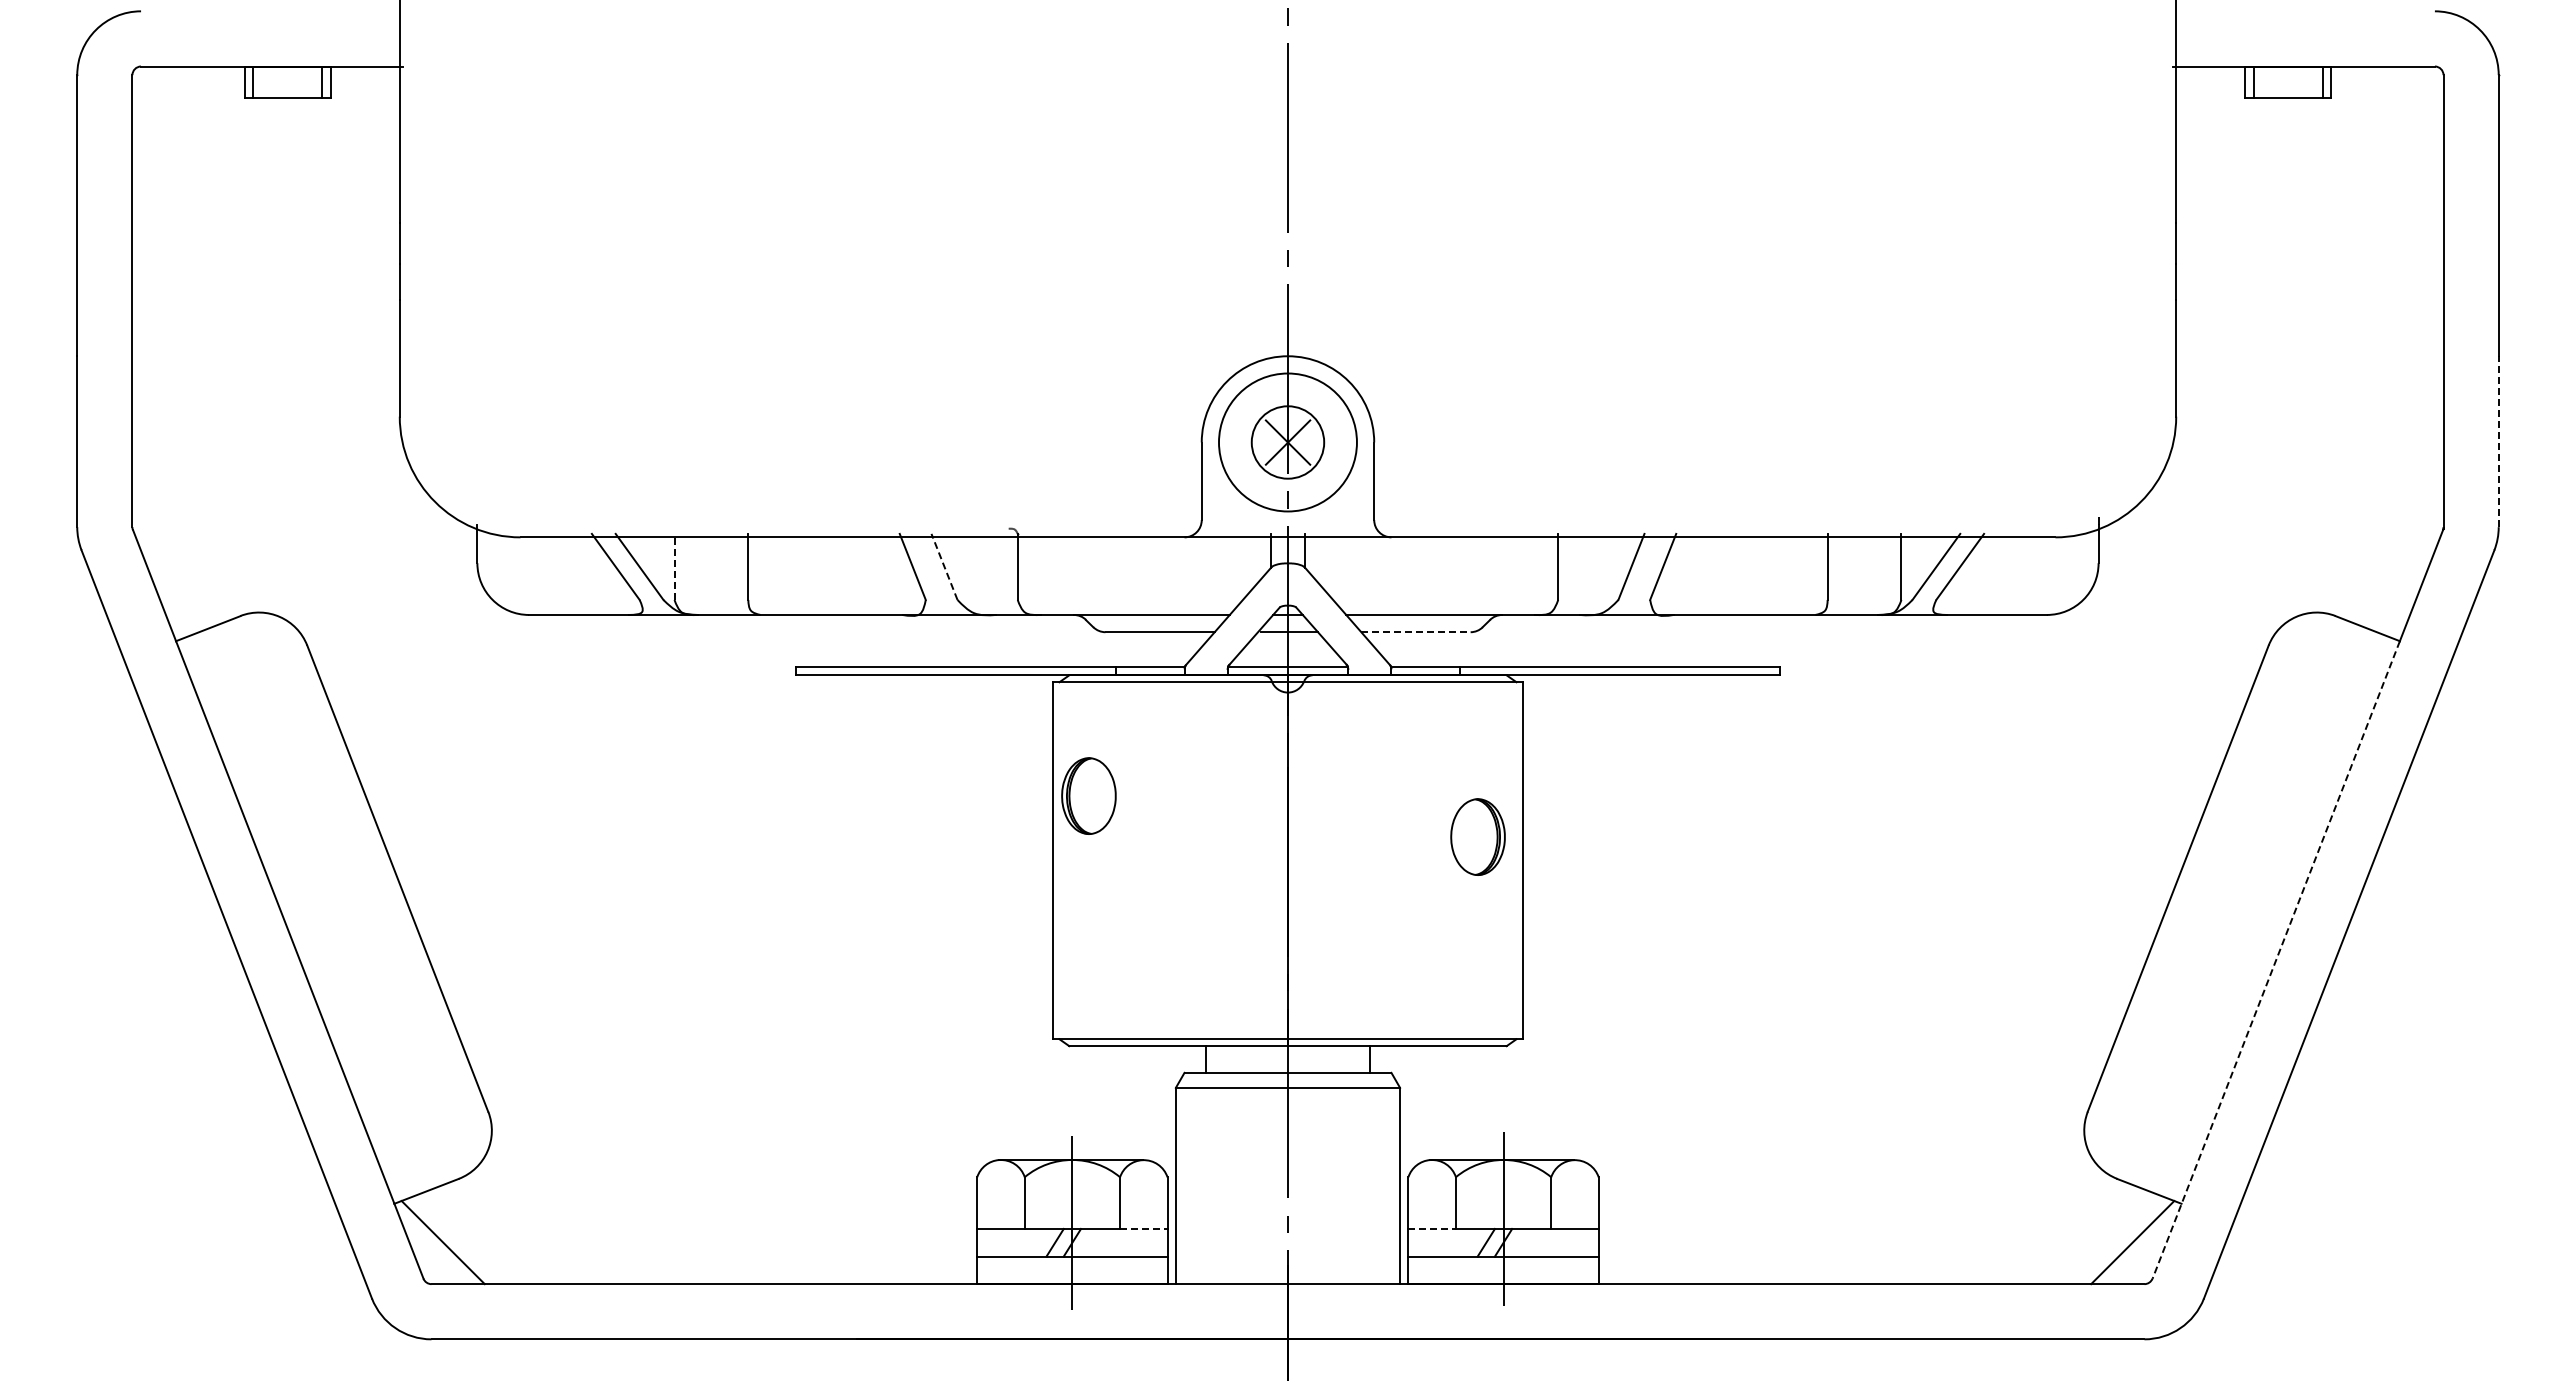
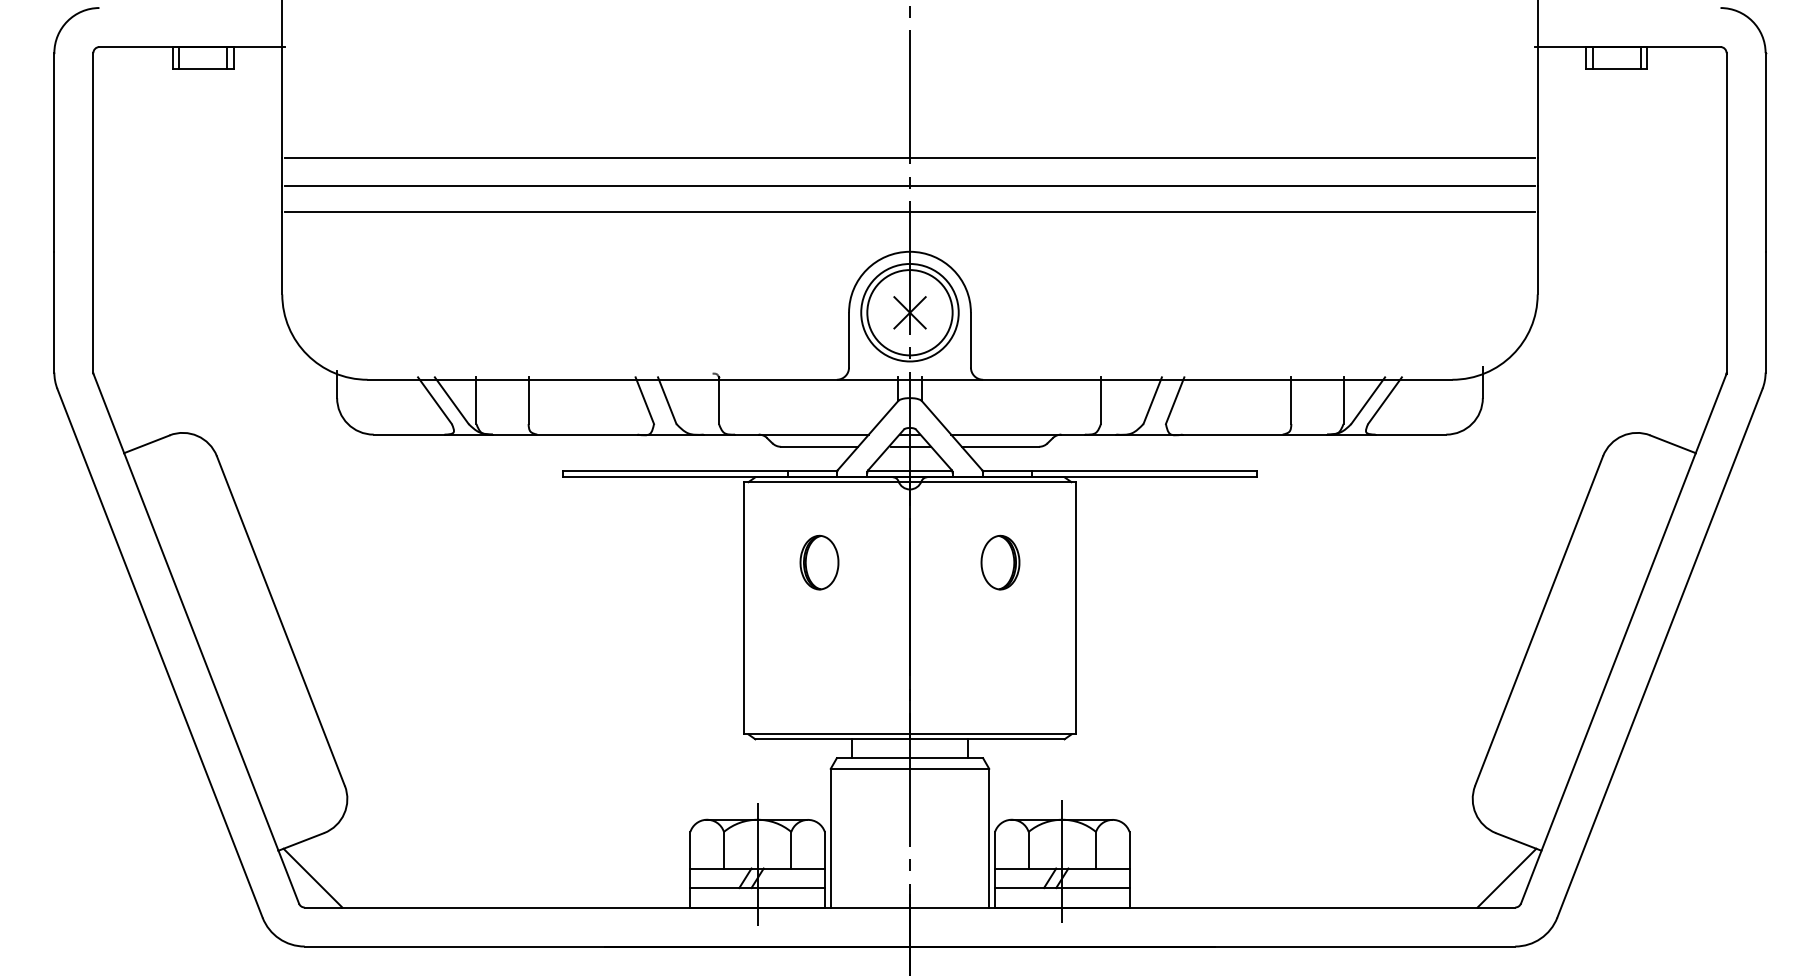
line: (1287, 223) -> (909, 157), added
line: (1287, 263) -> (909, 186), added
line: (1287, 299) -> (909, 211), added
line: (2498, 441) -> (1765, 312), dashed -> solid
circle: (1287, 442) -> (909, 312), size x1.67
line: (674, 566) -> (476, 400), dashed -> solid
line: (944, 566) -> (667, 400), dashed -> solid
line: (1415, 632) -> (1000, 447), dashed -> solid
part: (1088, 795) -> (819, 562), moved
part: (1477, 836) -> (1000, 562), moved
line: (2276, 959) -> (1608, 678), dashed -> solid
line: (1143, 1228) -> (807, 868), dashed -> solid
line: (1432, 1228) -> (1012, 868), dashed -> solid

